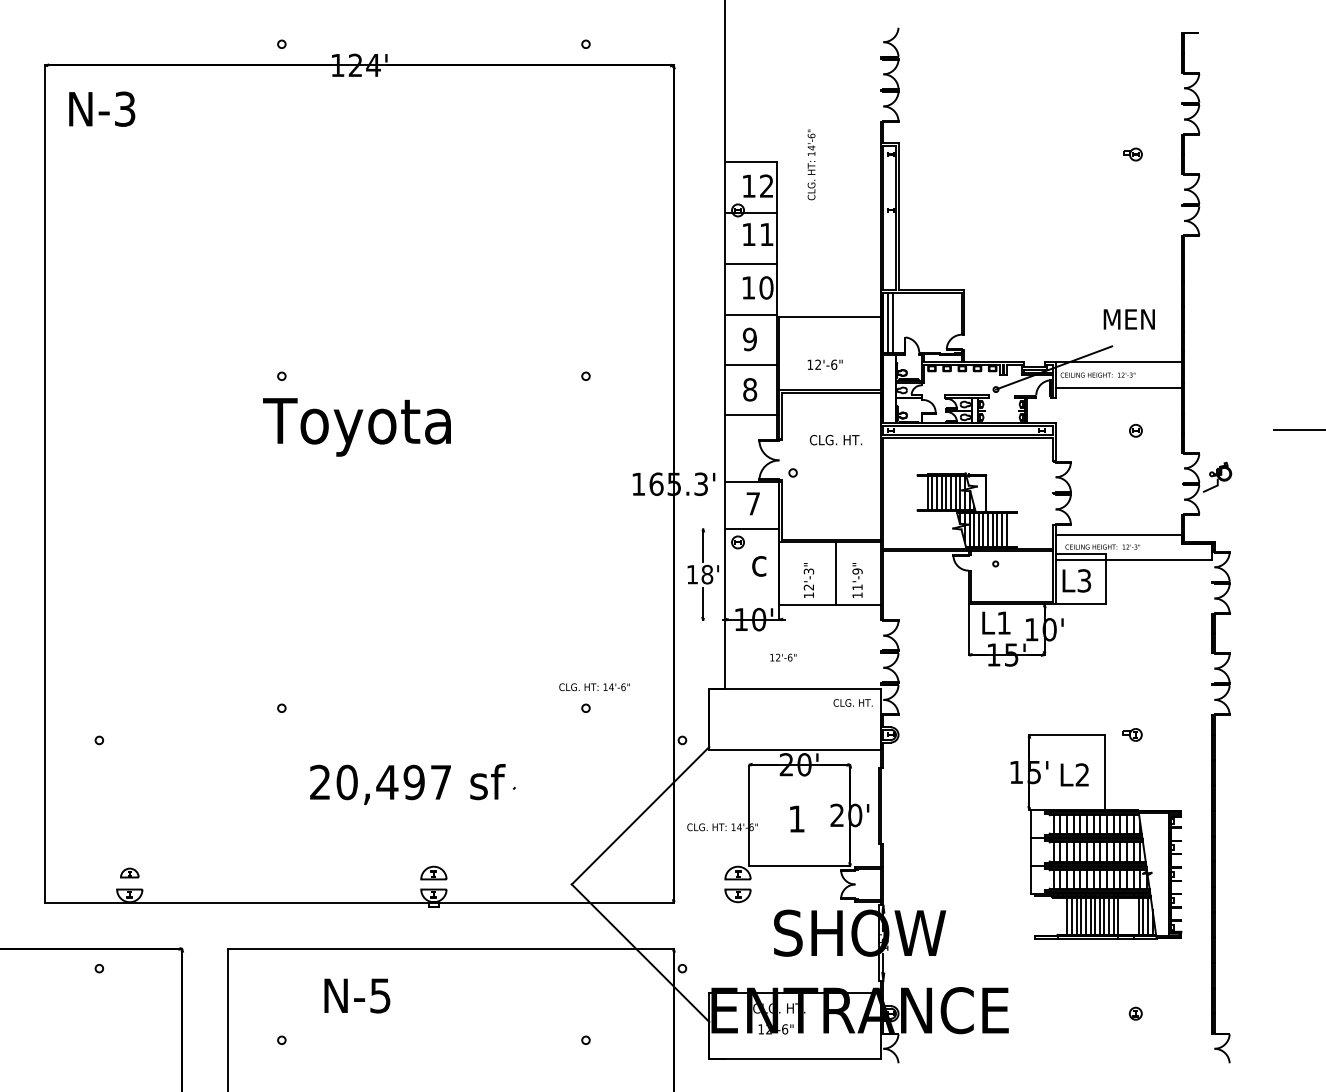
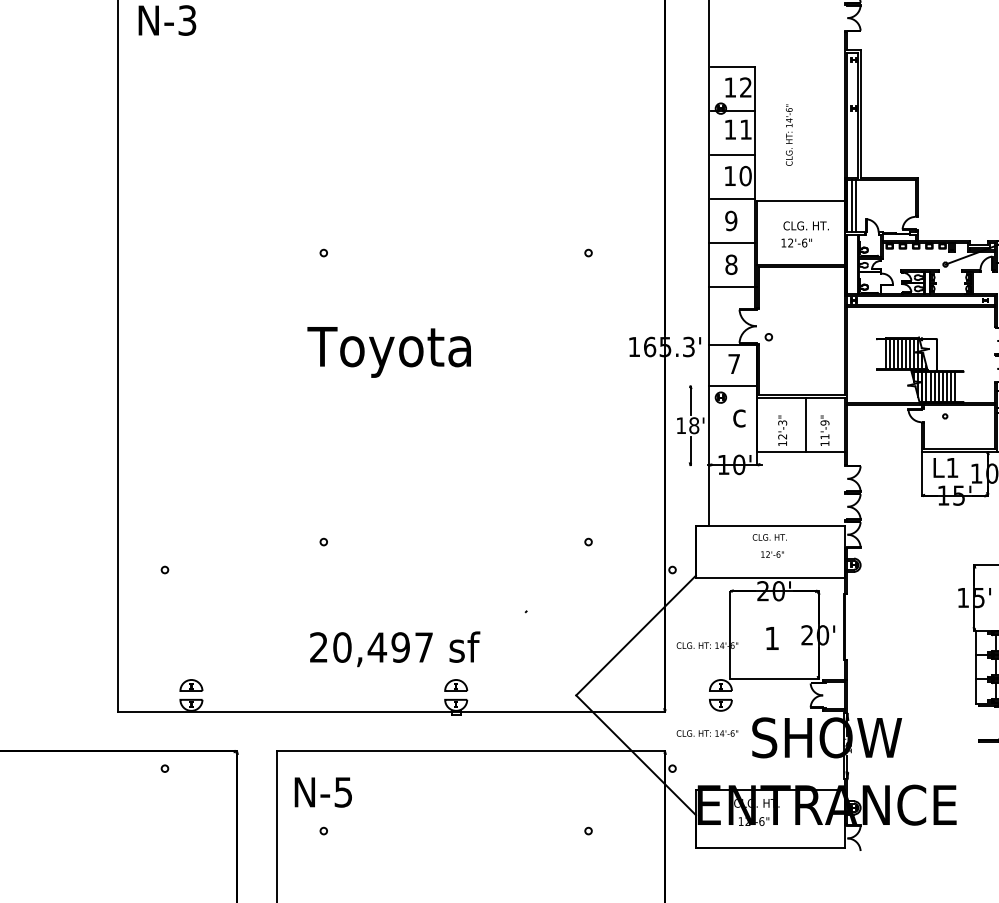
text: (811, 164) -> (789, 134), moved
text: (356, 427) -> (388, 352), moved
text: (836, 440) -> (806, 226), moved
text: (783, 657) -> (772, 554), moved
text: (594, 687) -> (707, 733), moved
text: (852, 702) -> (769, 537), moved
text: (407, 784) -> (394, 649), moved
part: (129, 872) -> (191, 684), size x1.43
text: (357, 995) -> (323, 792), moved

